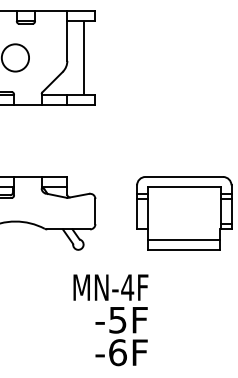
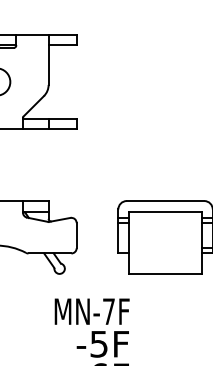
line: (83, 57) -> (64, 81), removed
line: (184, 239) -> (165, 263), removed
text: (127, 287) -> (108, 311), MN-4F -> MN-7F

